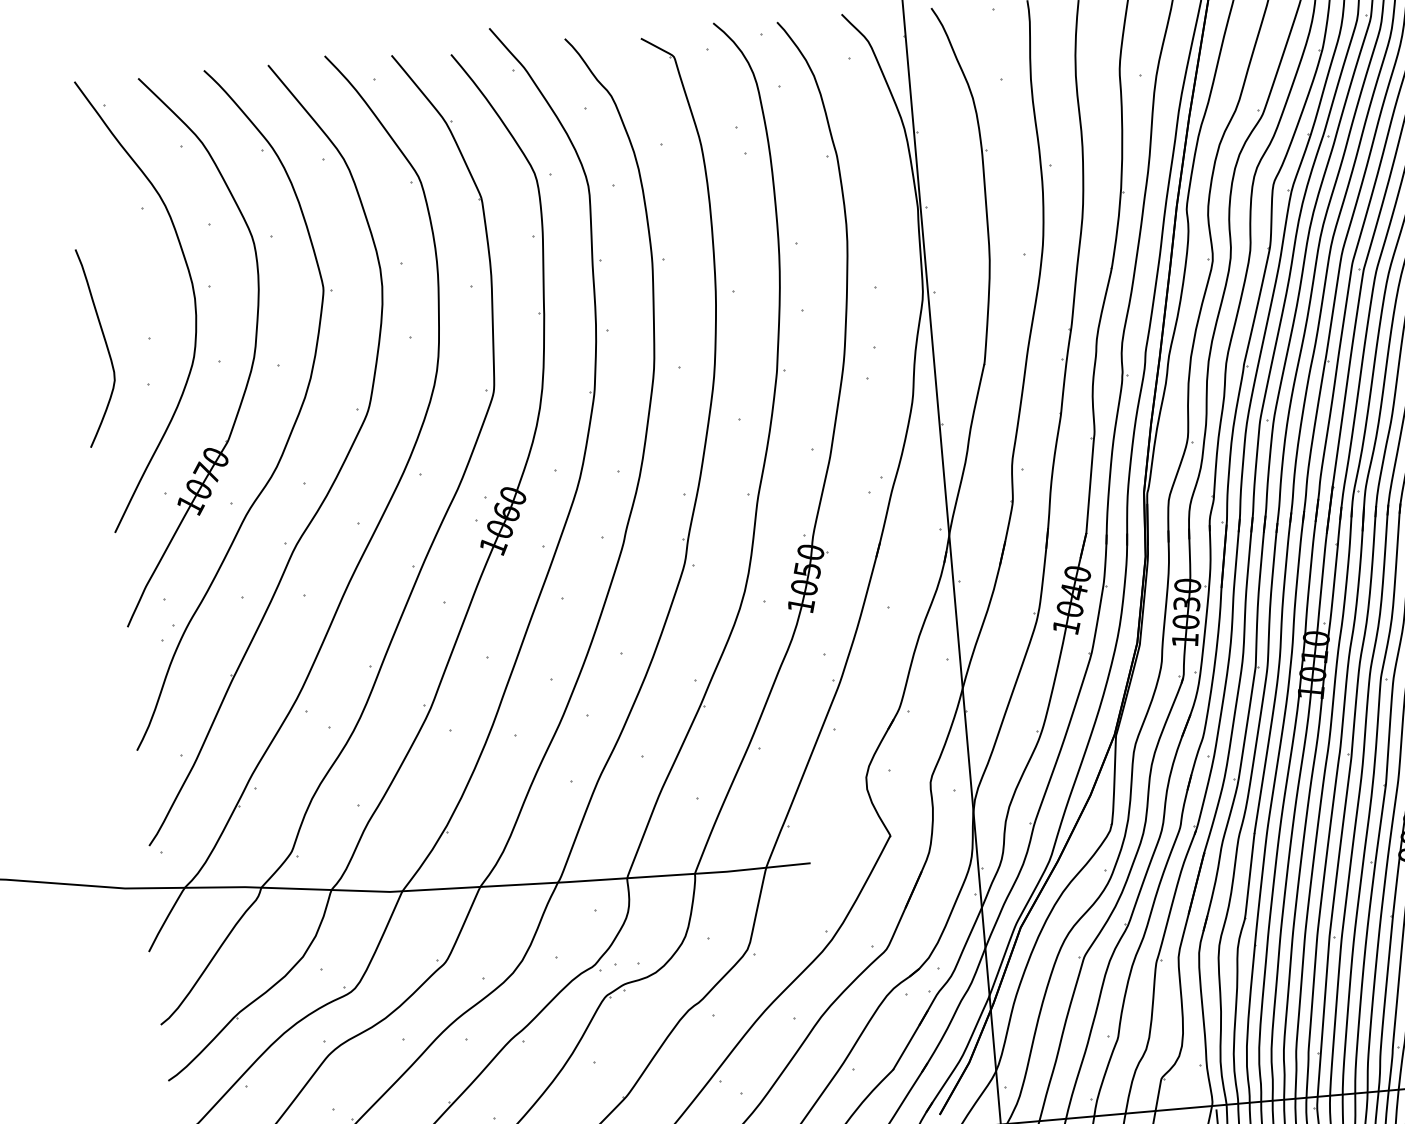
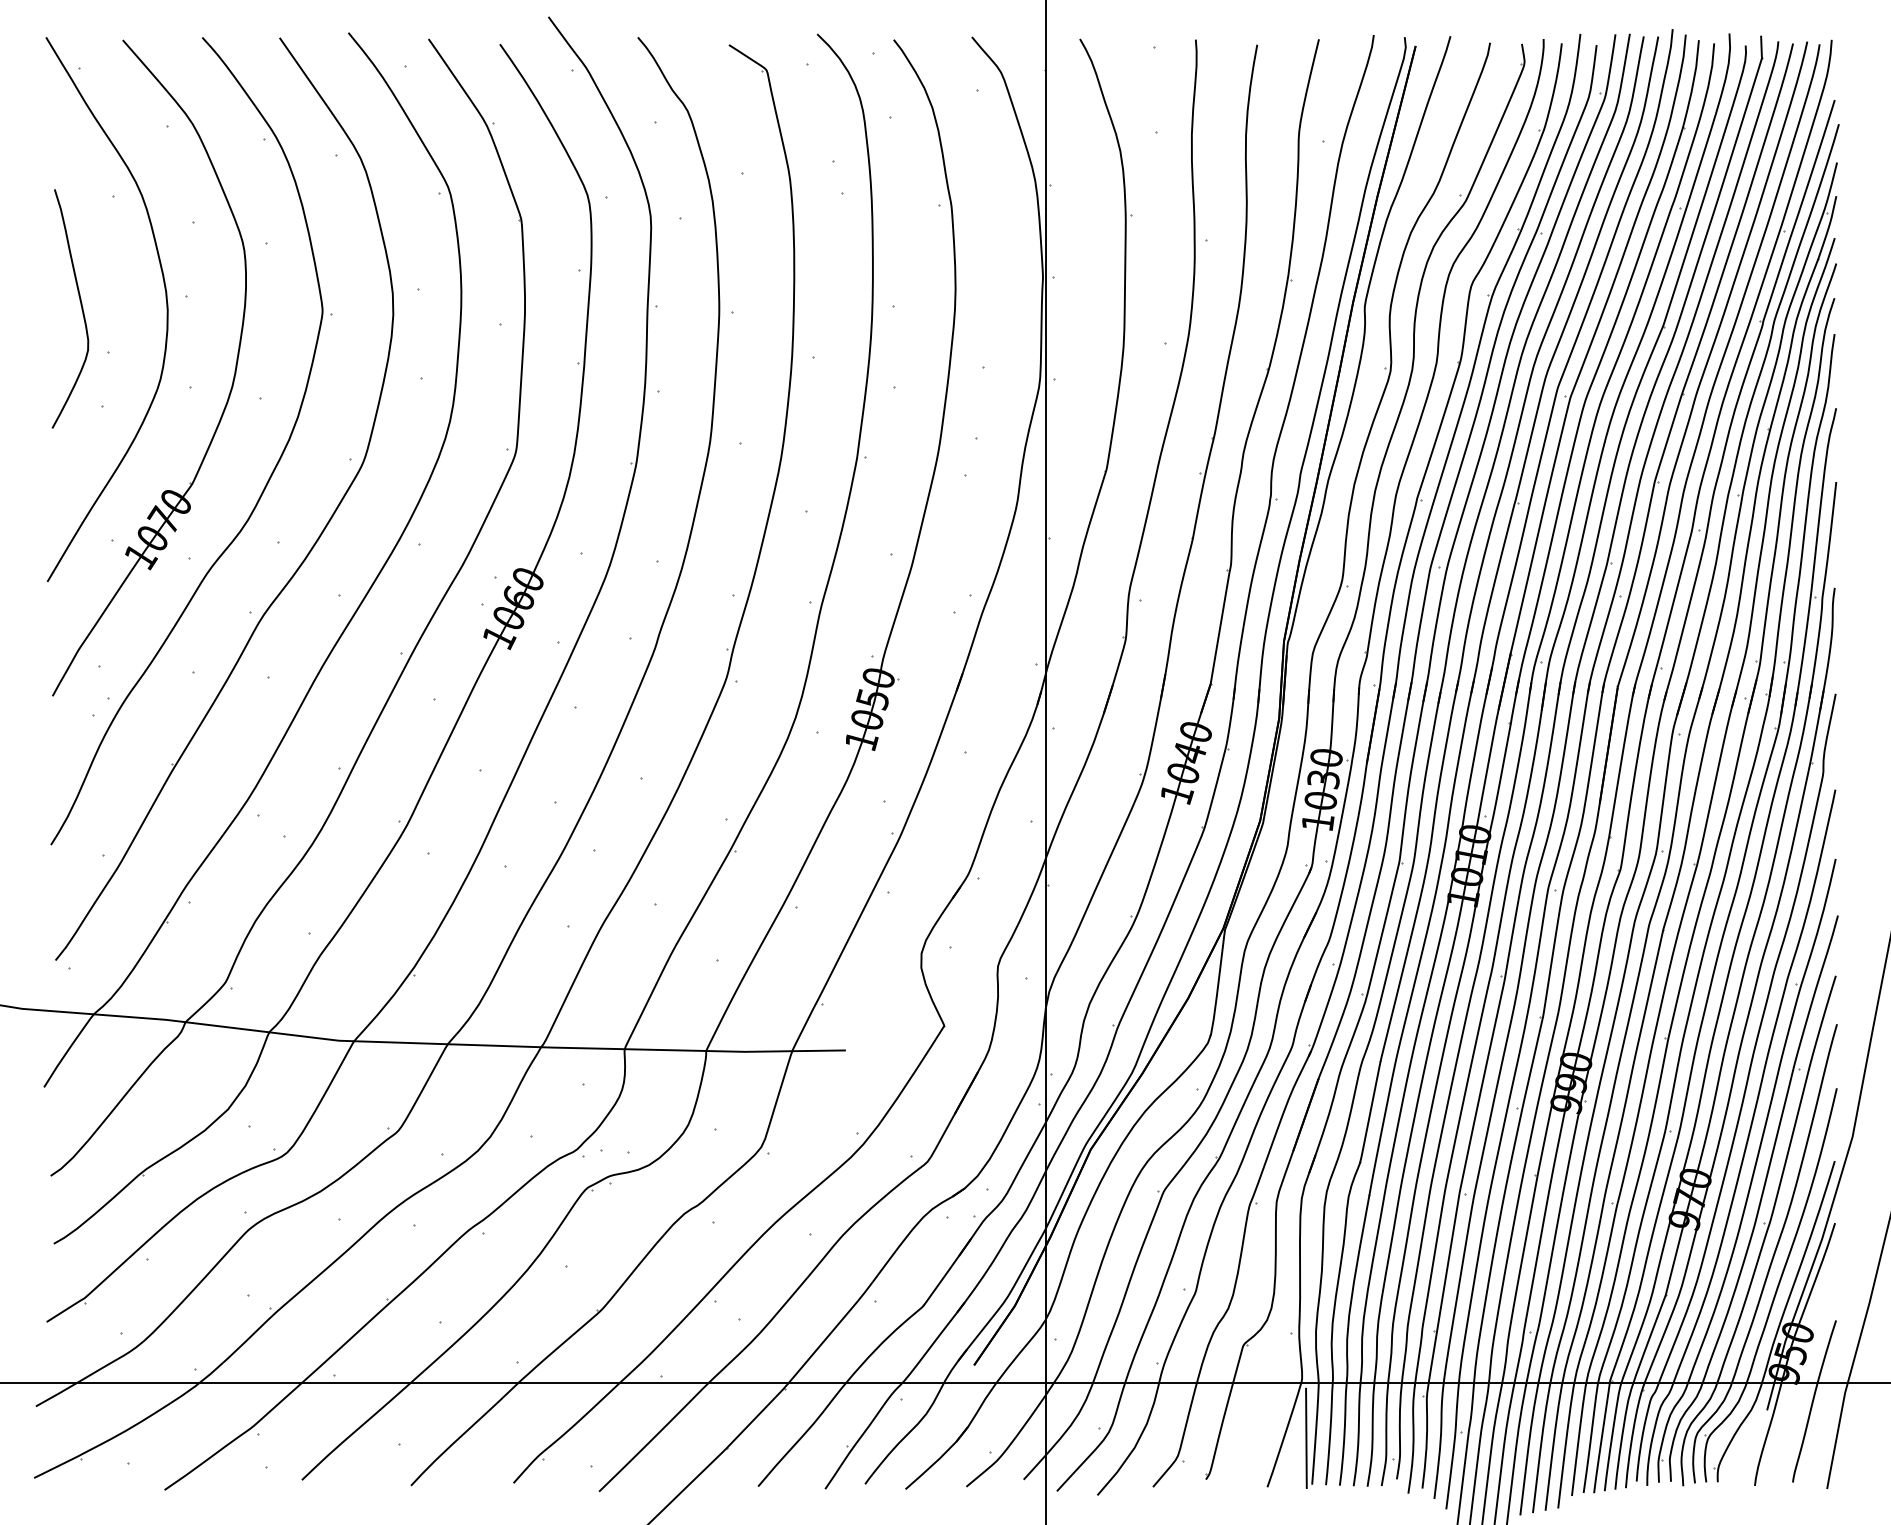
curve: (105, 343) -> (80, 305), moved

